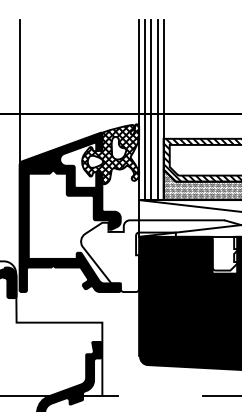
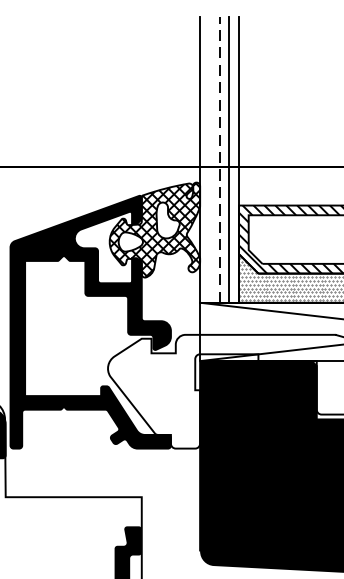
line: (19, 92) -> (10, 132), removed
line: (145, 109) -> (210, 159), removed
line: (151, 109) -> (219, 159), solid -> dashed

